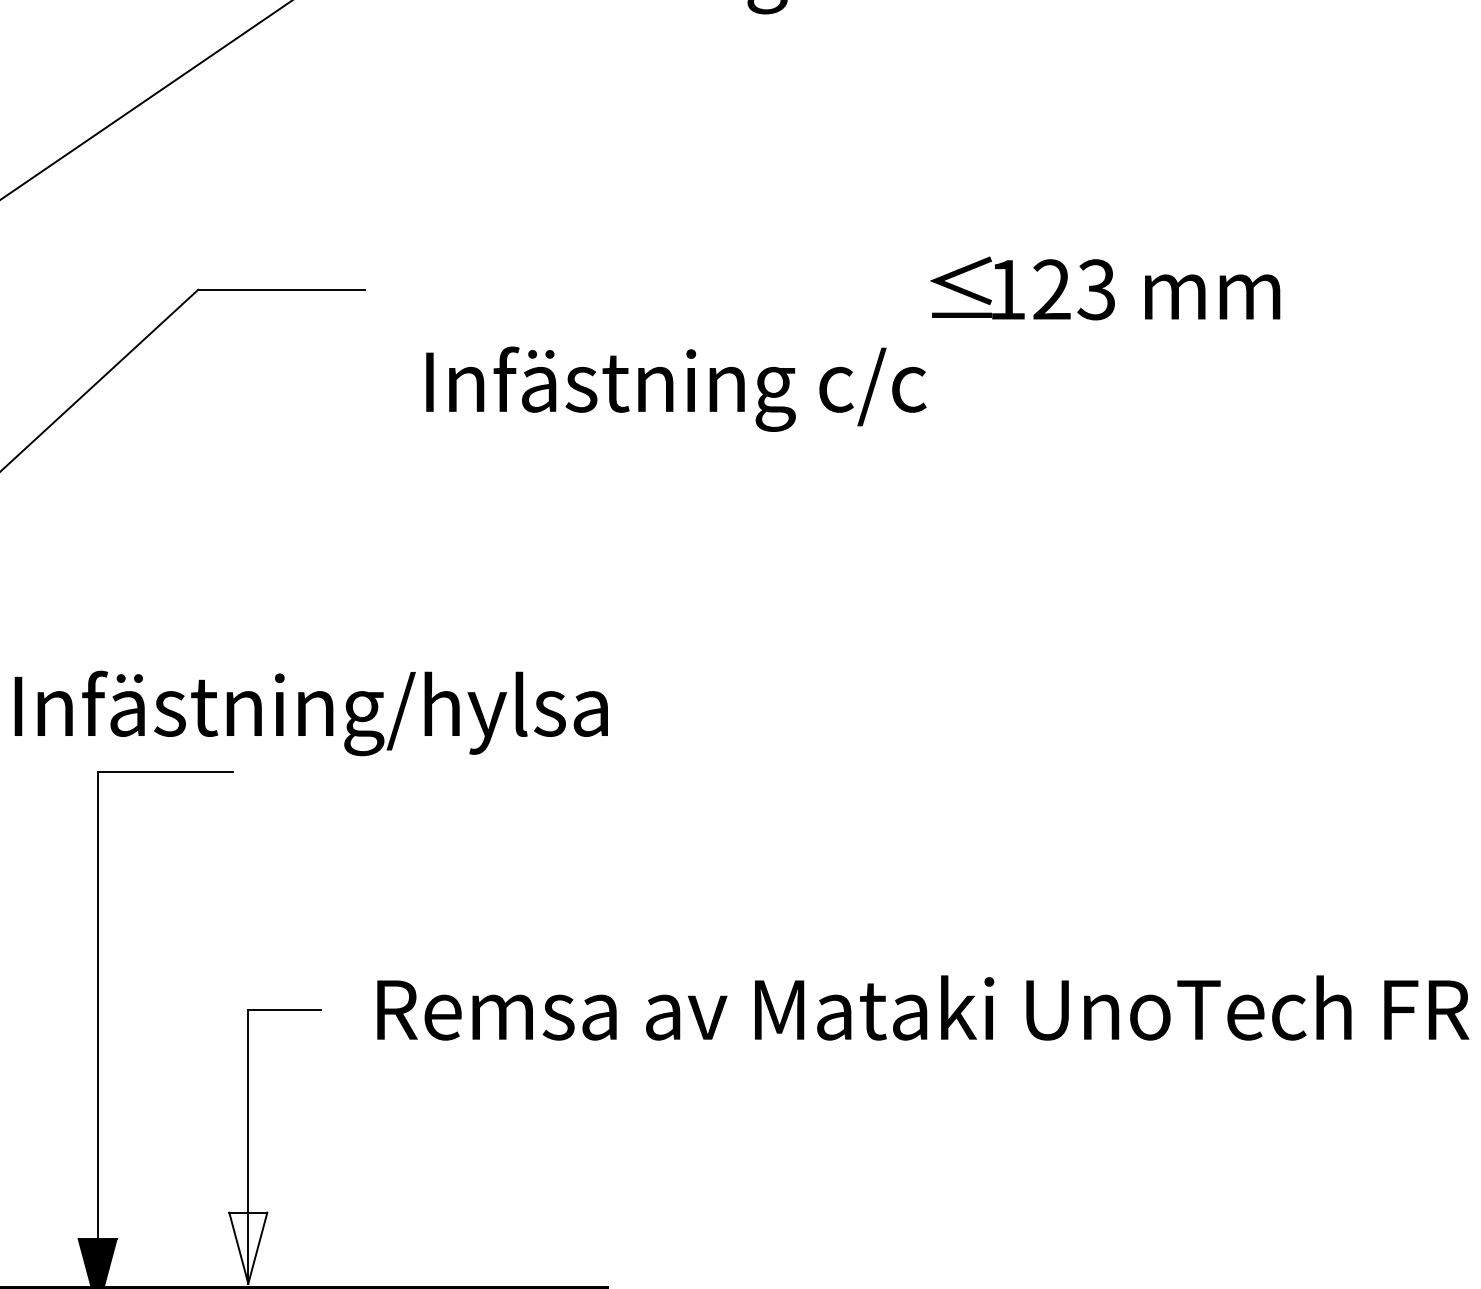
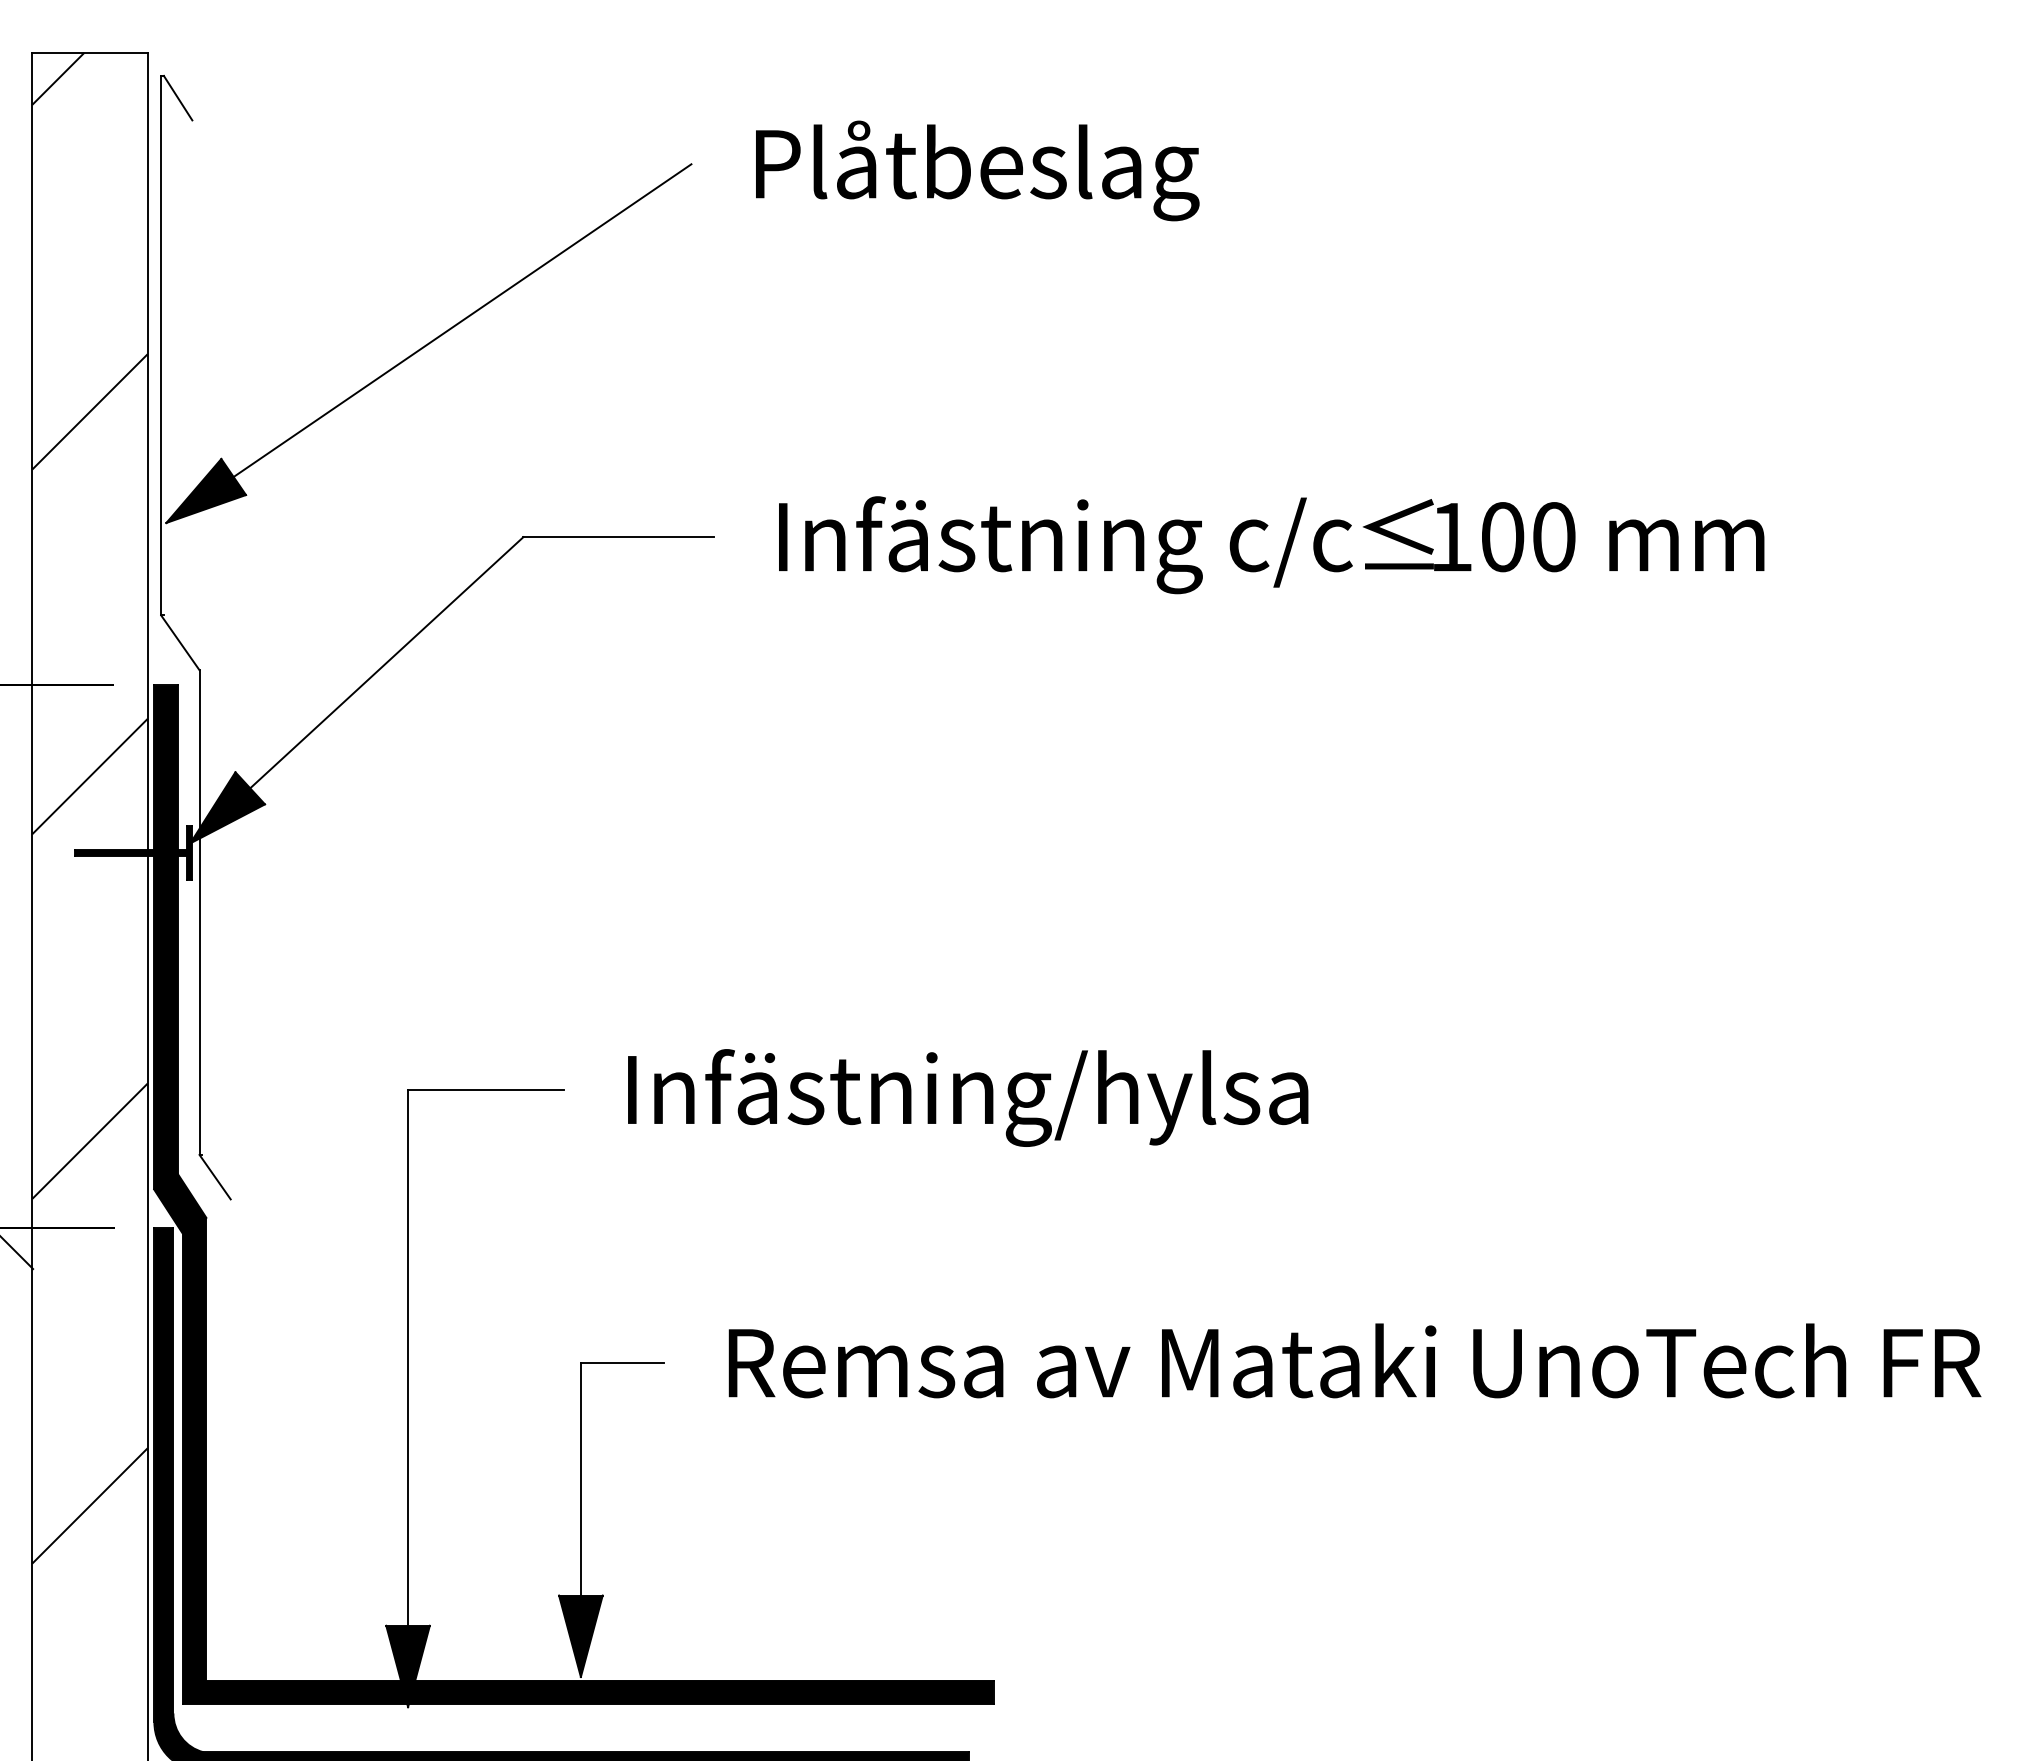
text: (1074, 290) -> (1528, 537), 123 -> 100
text: (676, 389) -> (1065, 545), moved
text: (311, 712) -> (968, 1097), moved
fill: (247, 1248) -> (580, 1636), added

